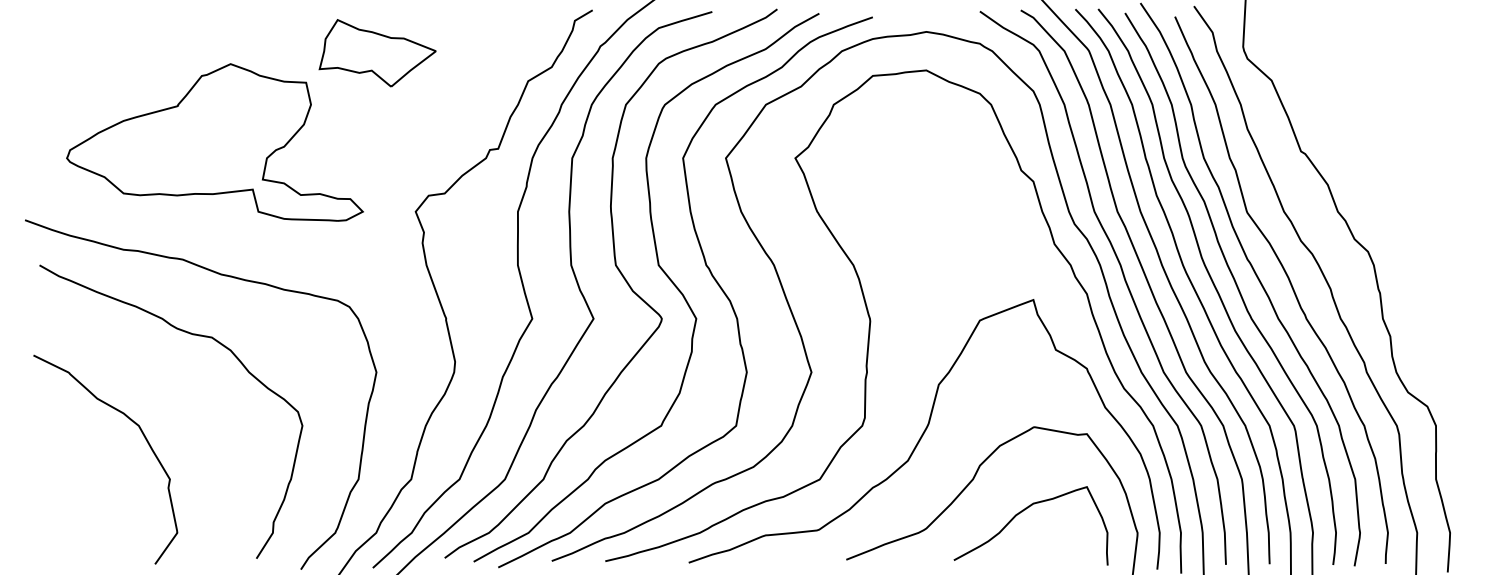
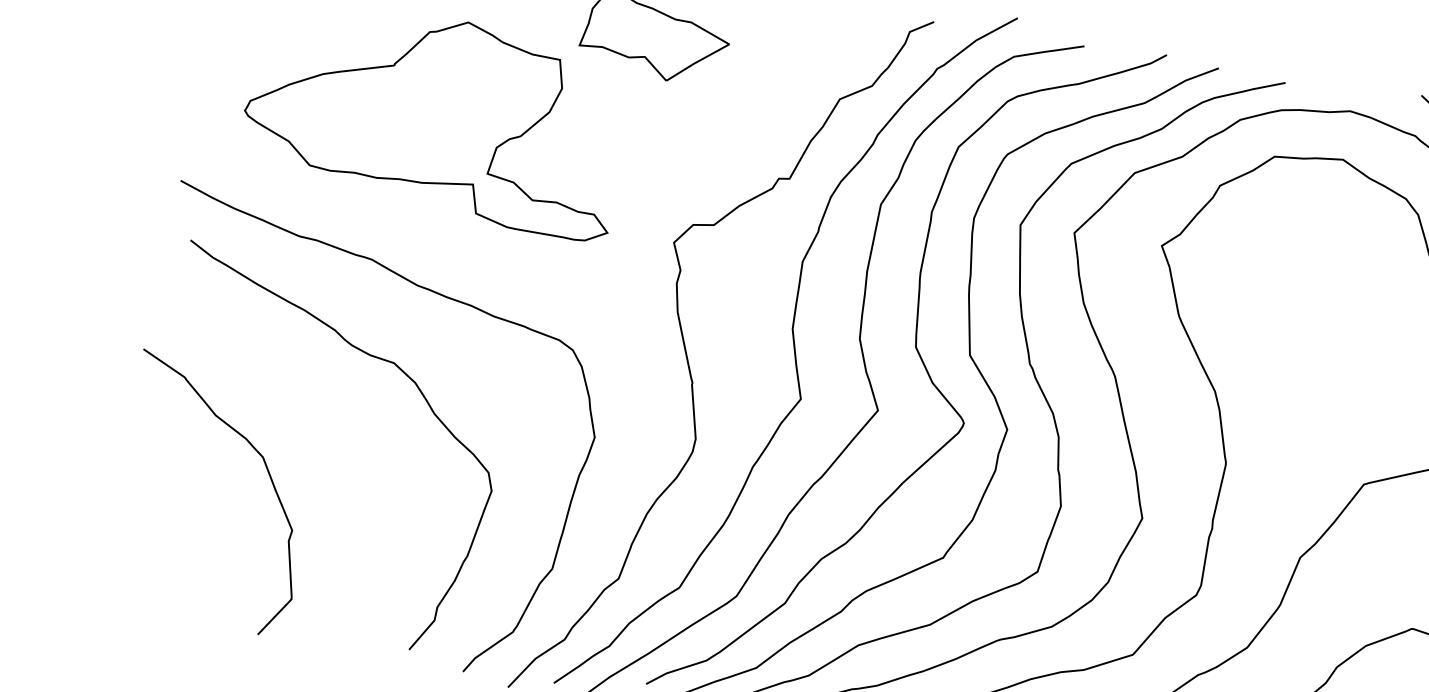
curve: (144, 438) -> (267, 474), moved

